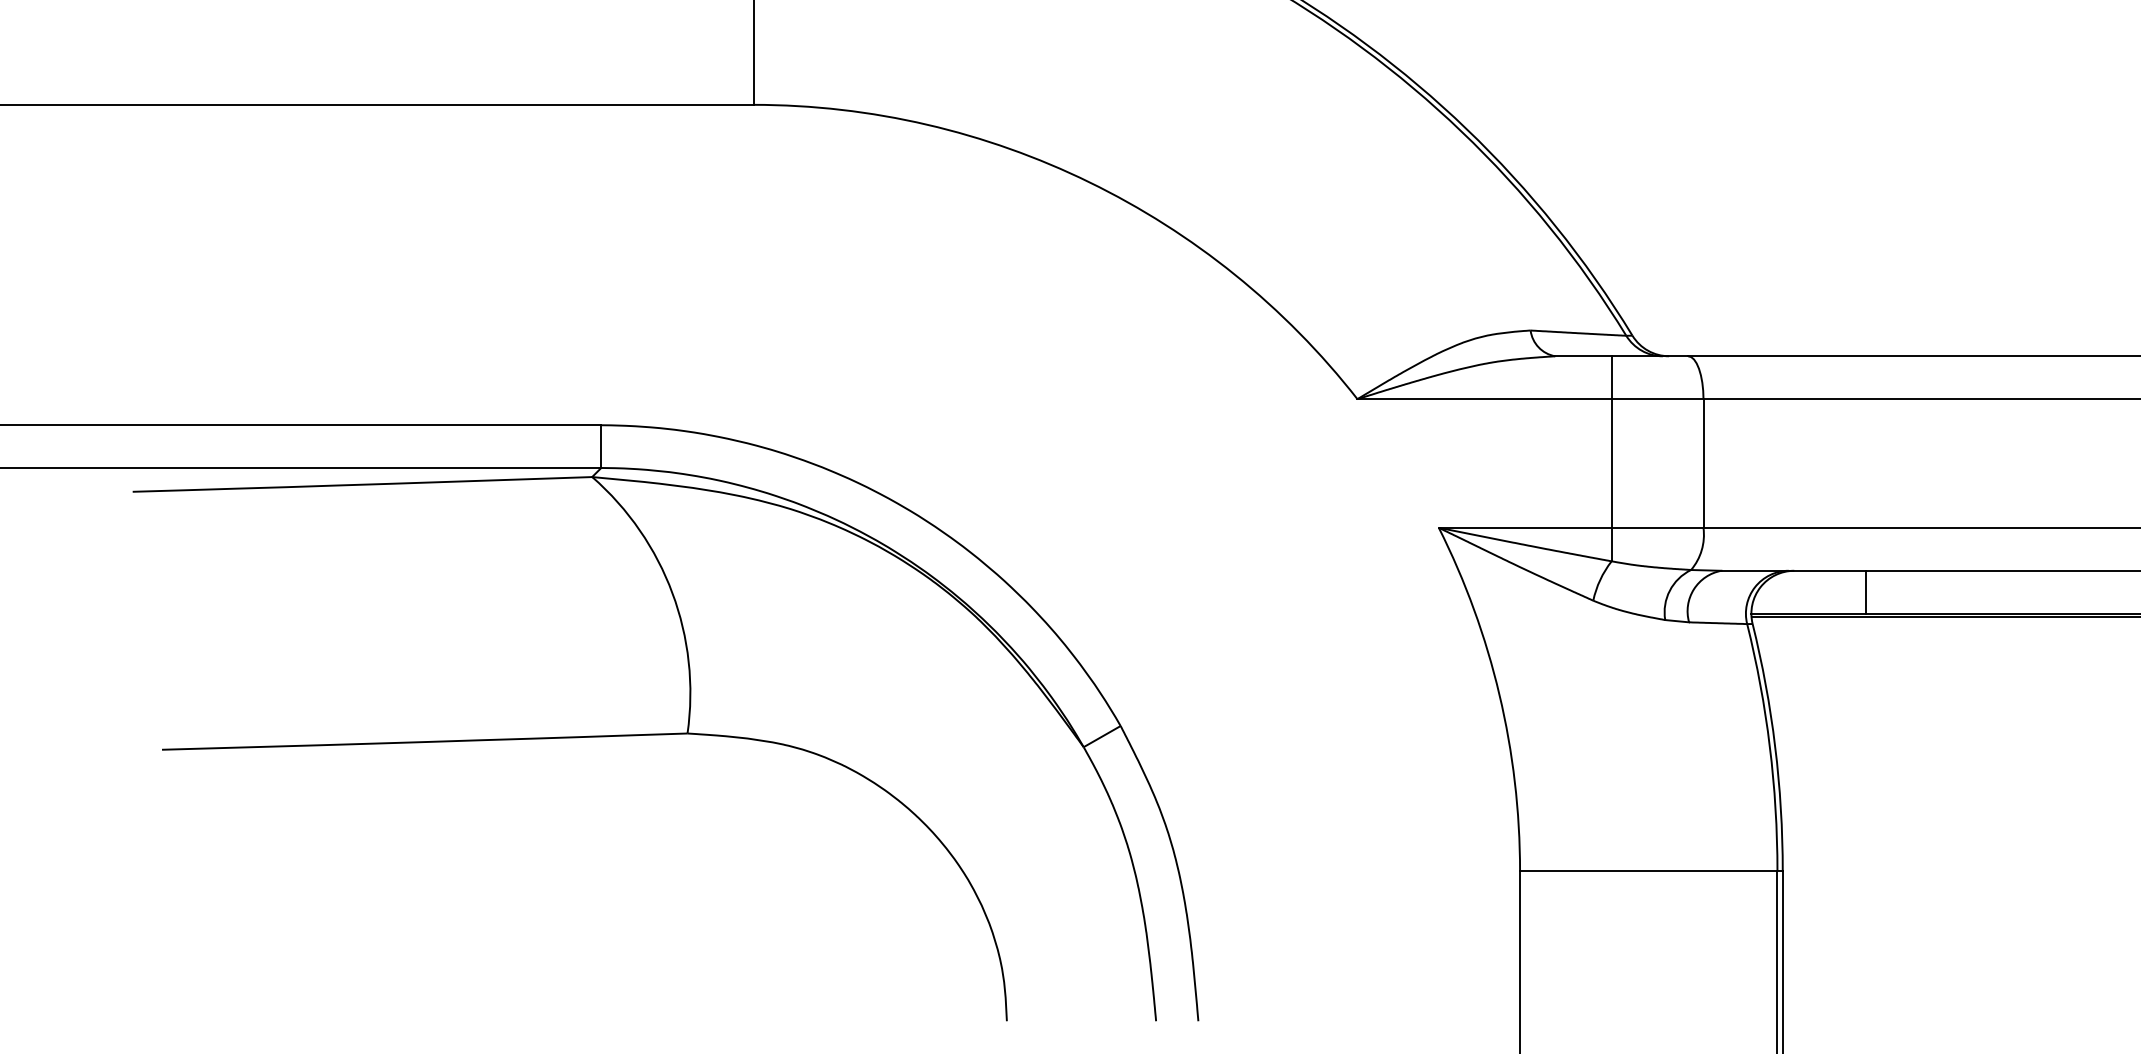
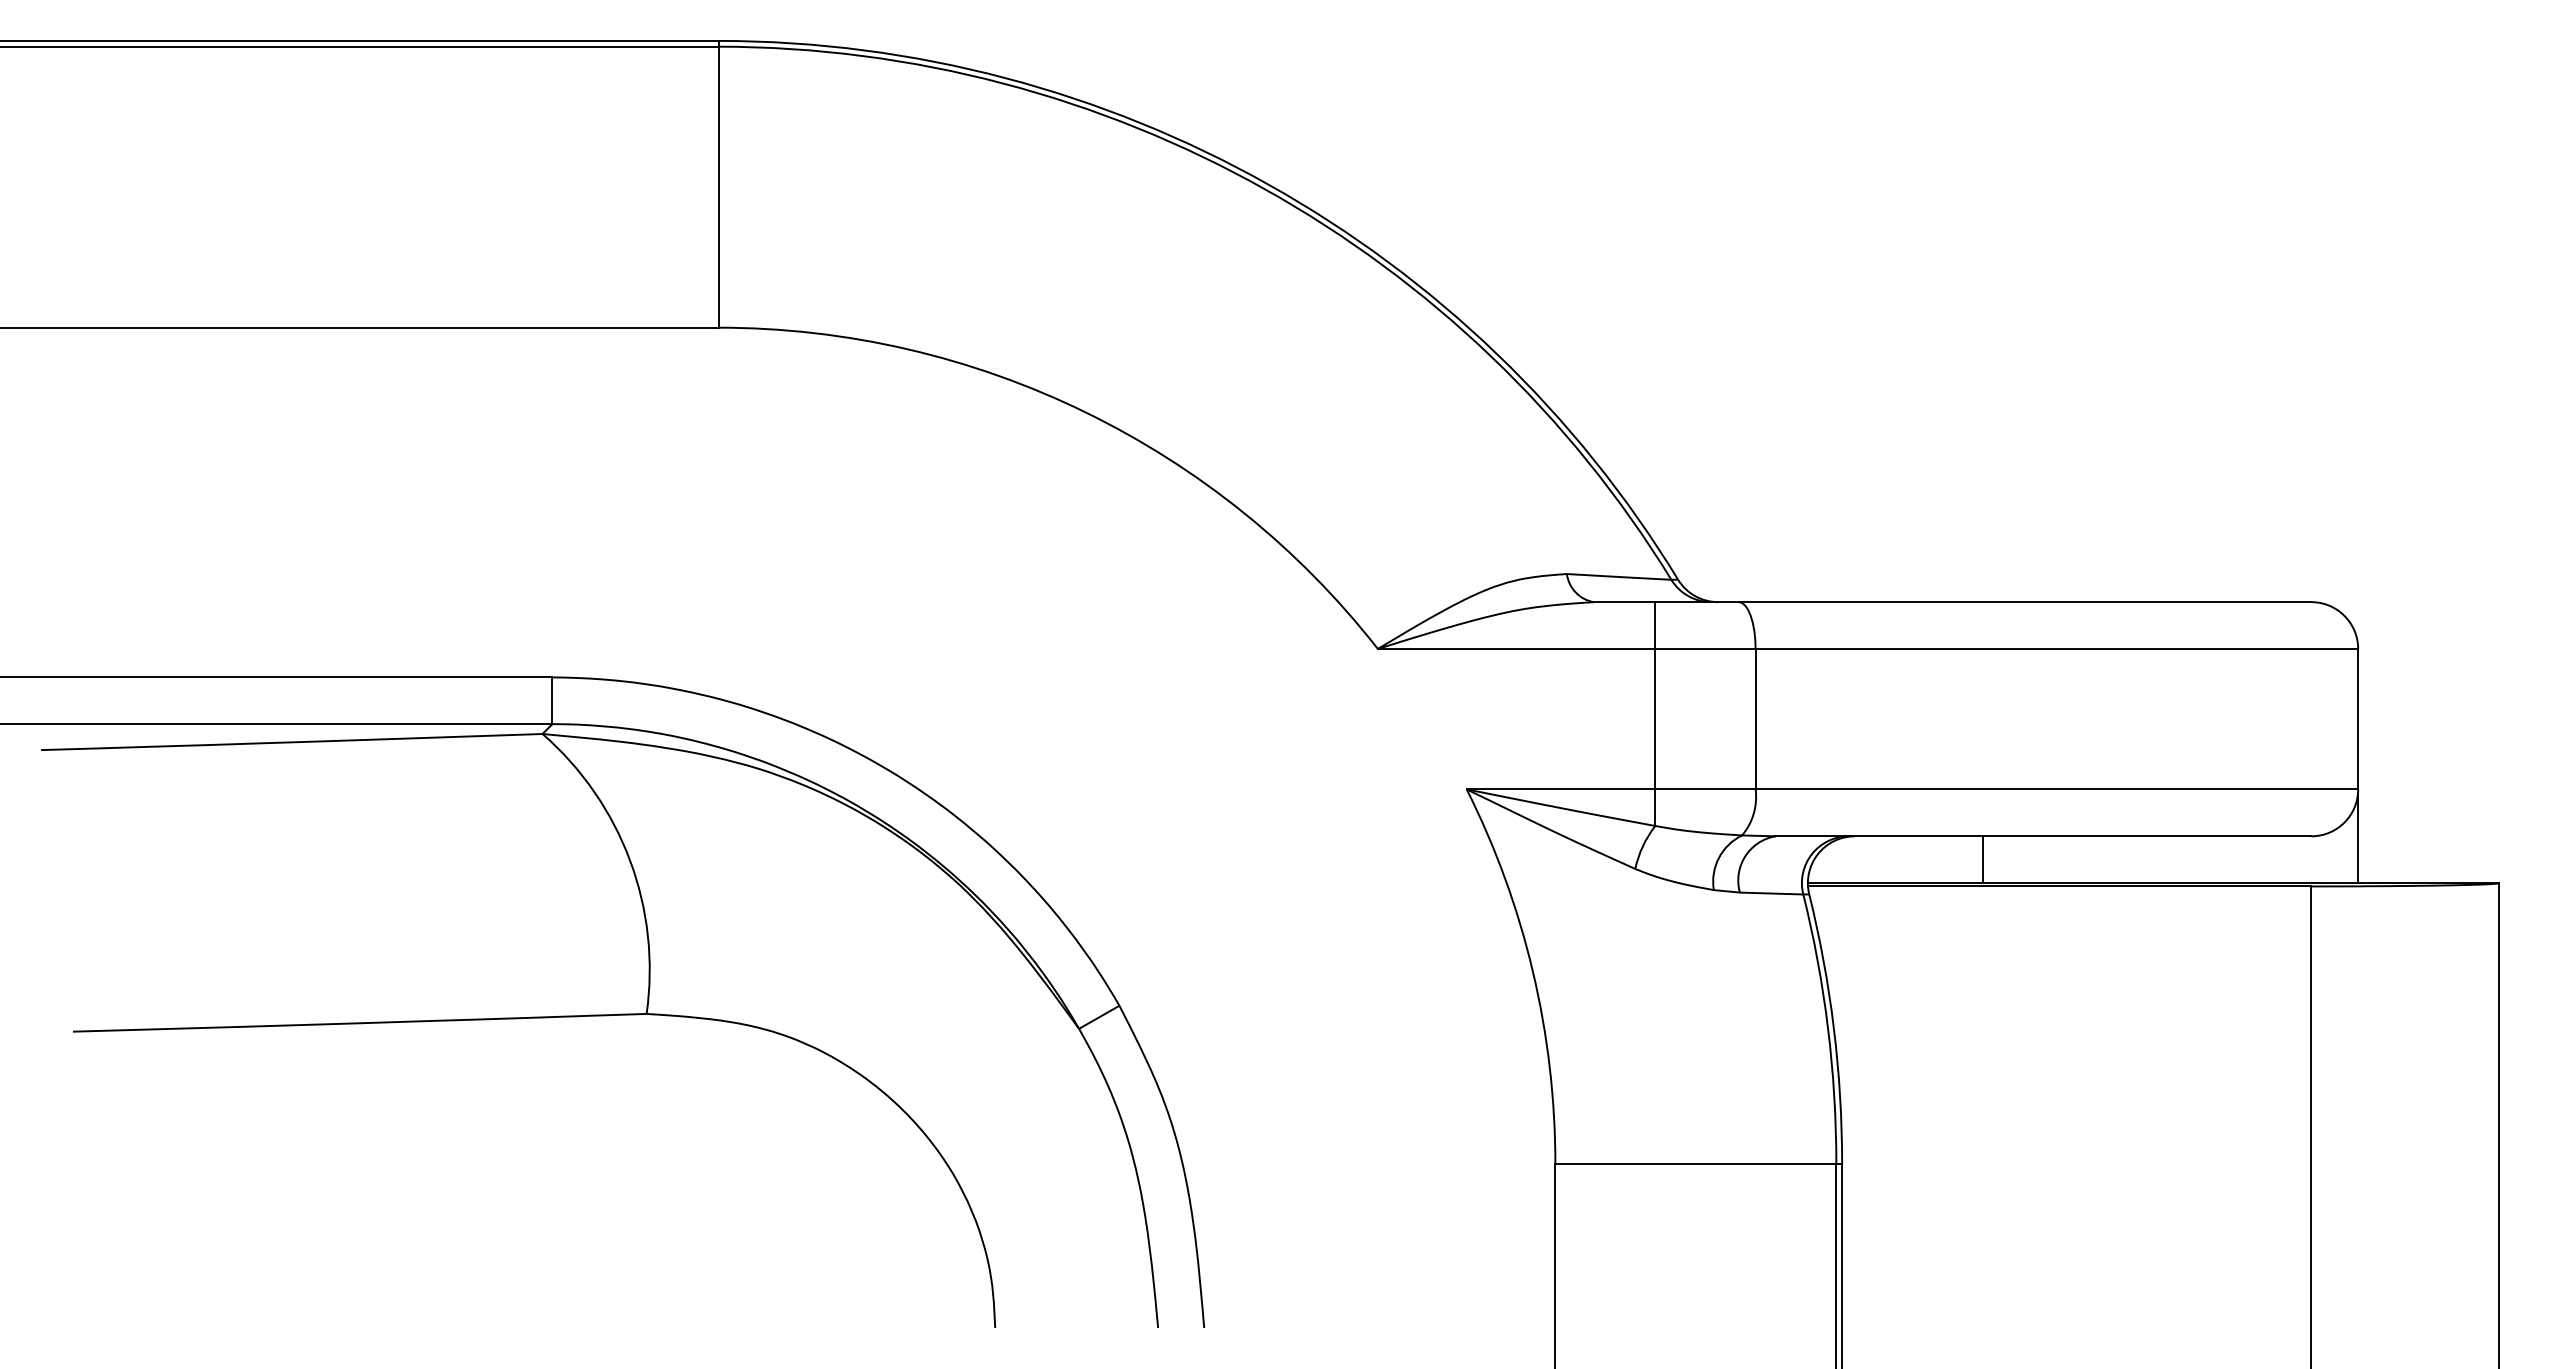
line: (1866, 592) -> (1983, 859), moved

